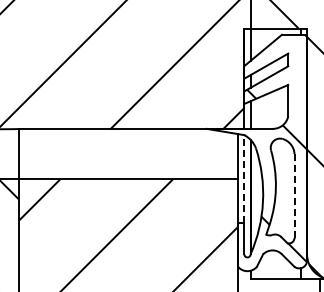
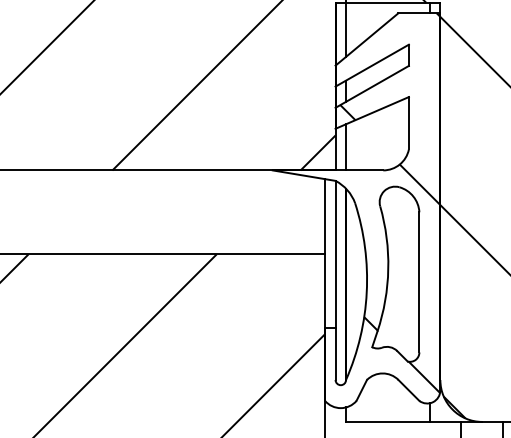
line: (244, 179) -> (335, 254), dashed -> solid
line: (294, 195) -> (419, 281), dashed -> solid

